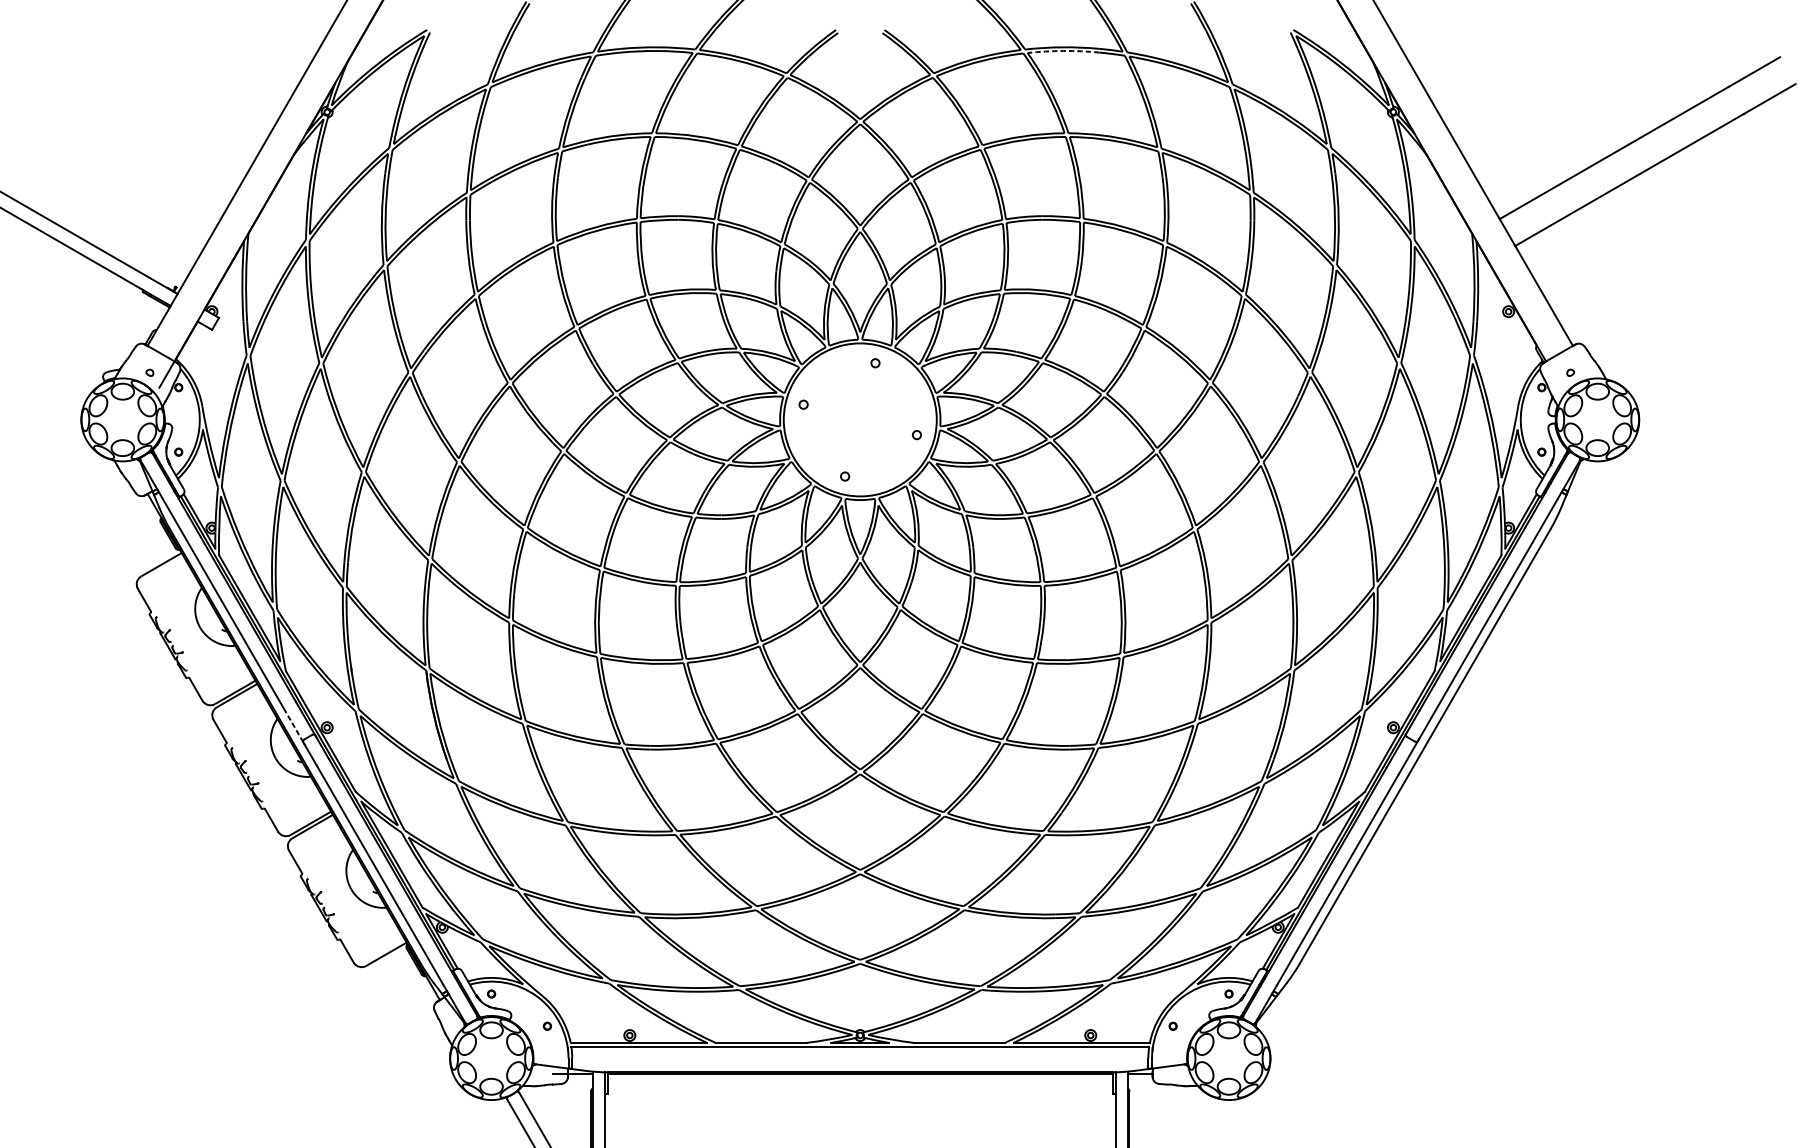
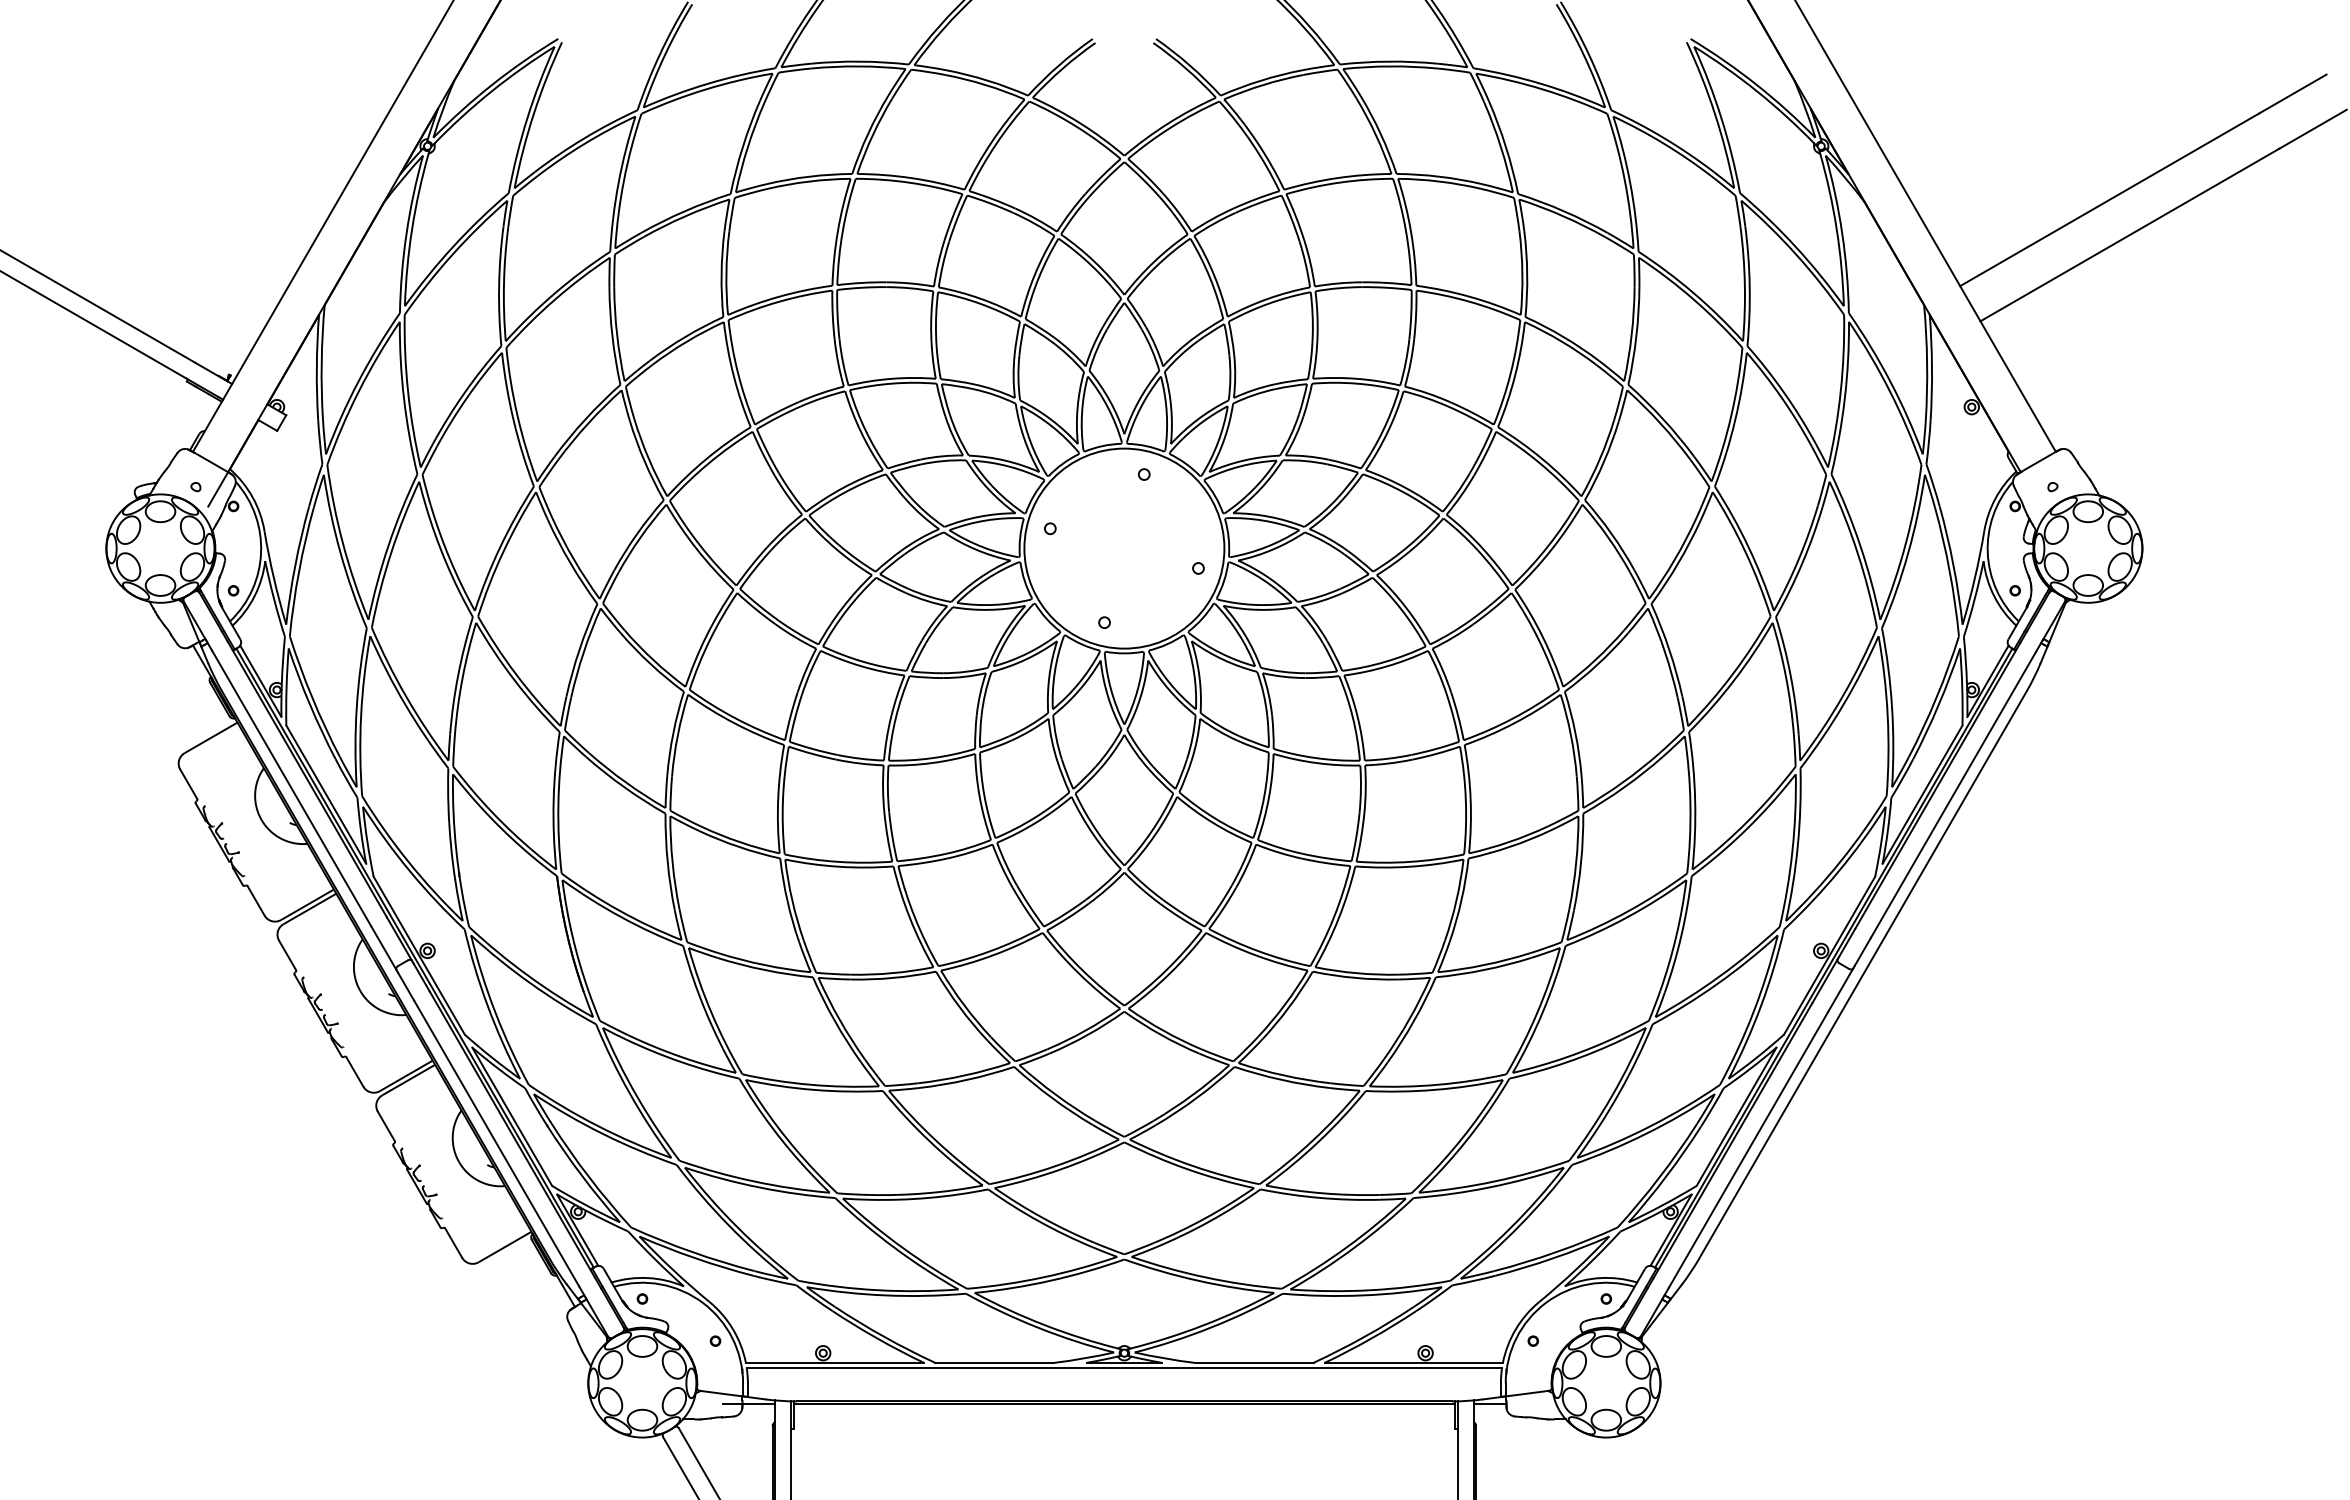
arc: (1063, 51) -> (1390, 66), dashed -> solid
line: (293, 725) -> (383, 947), dashed -> solid

